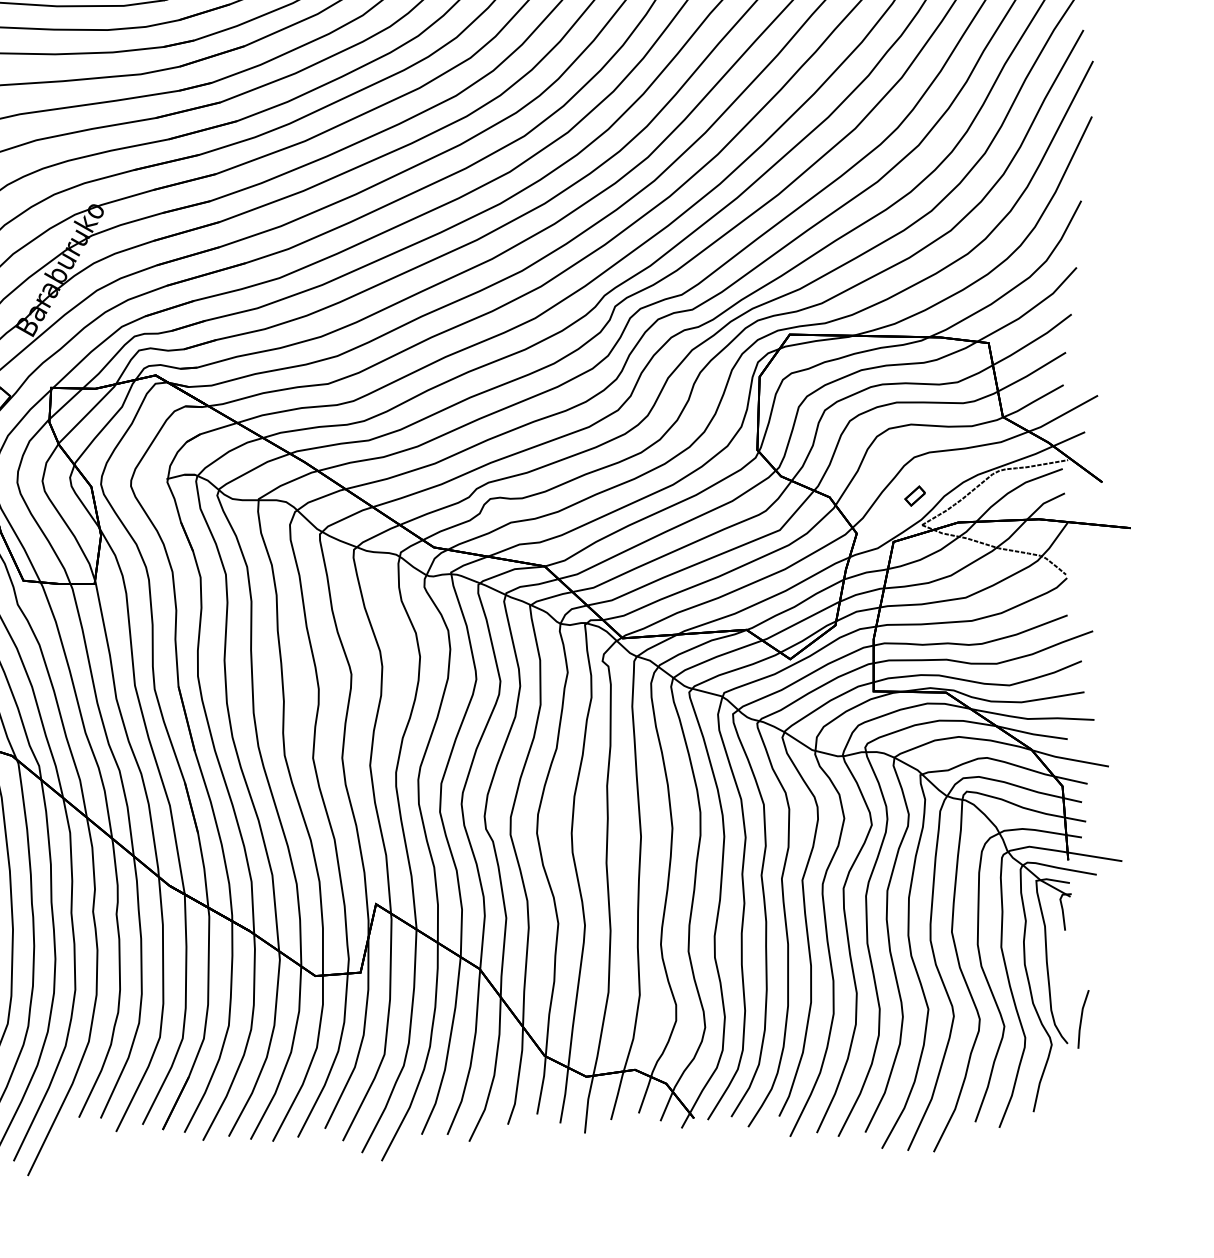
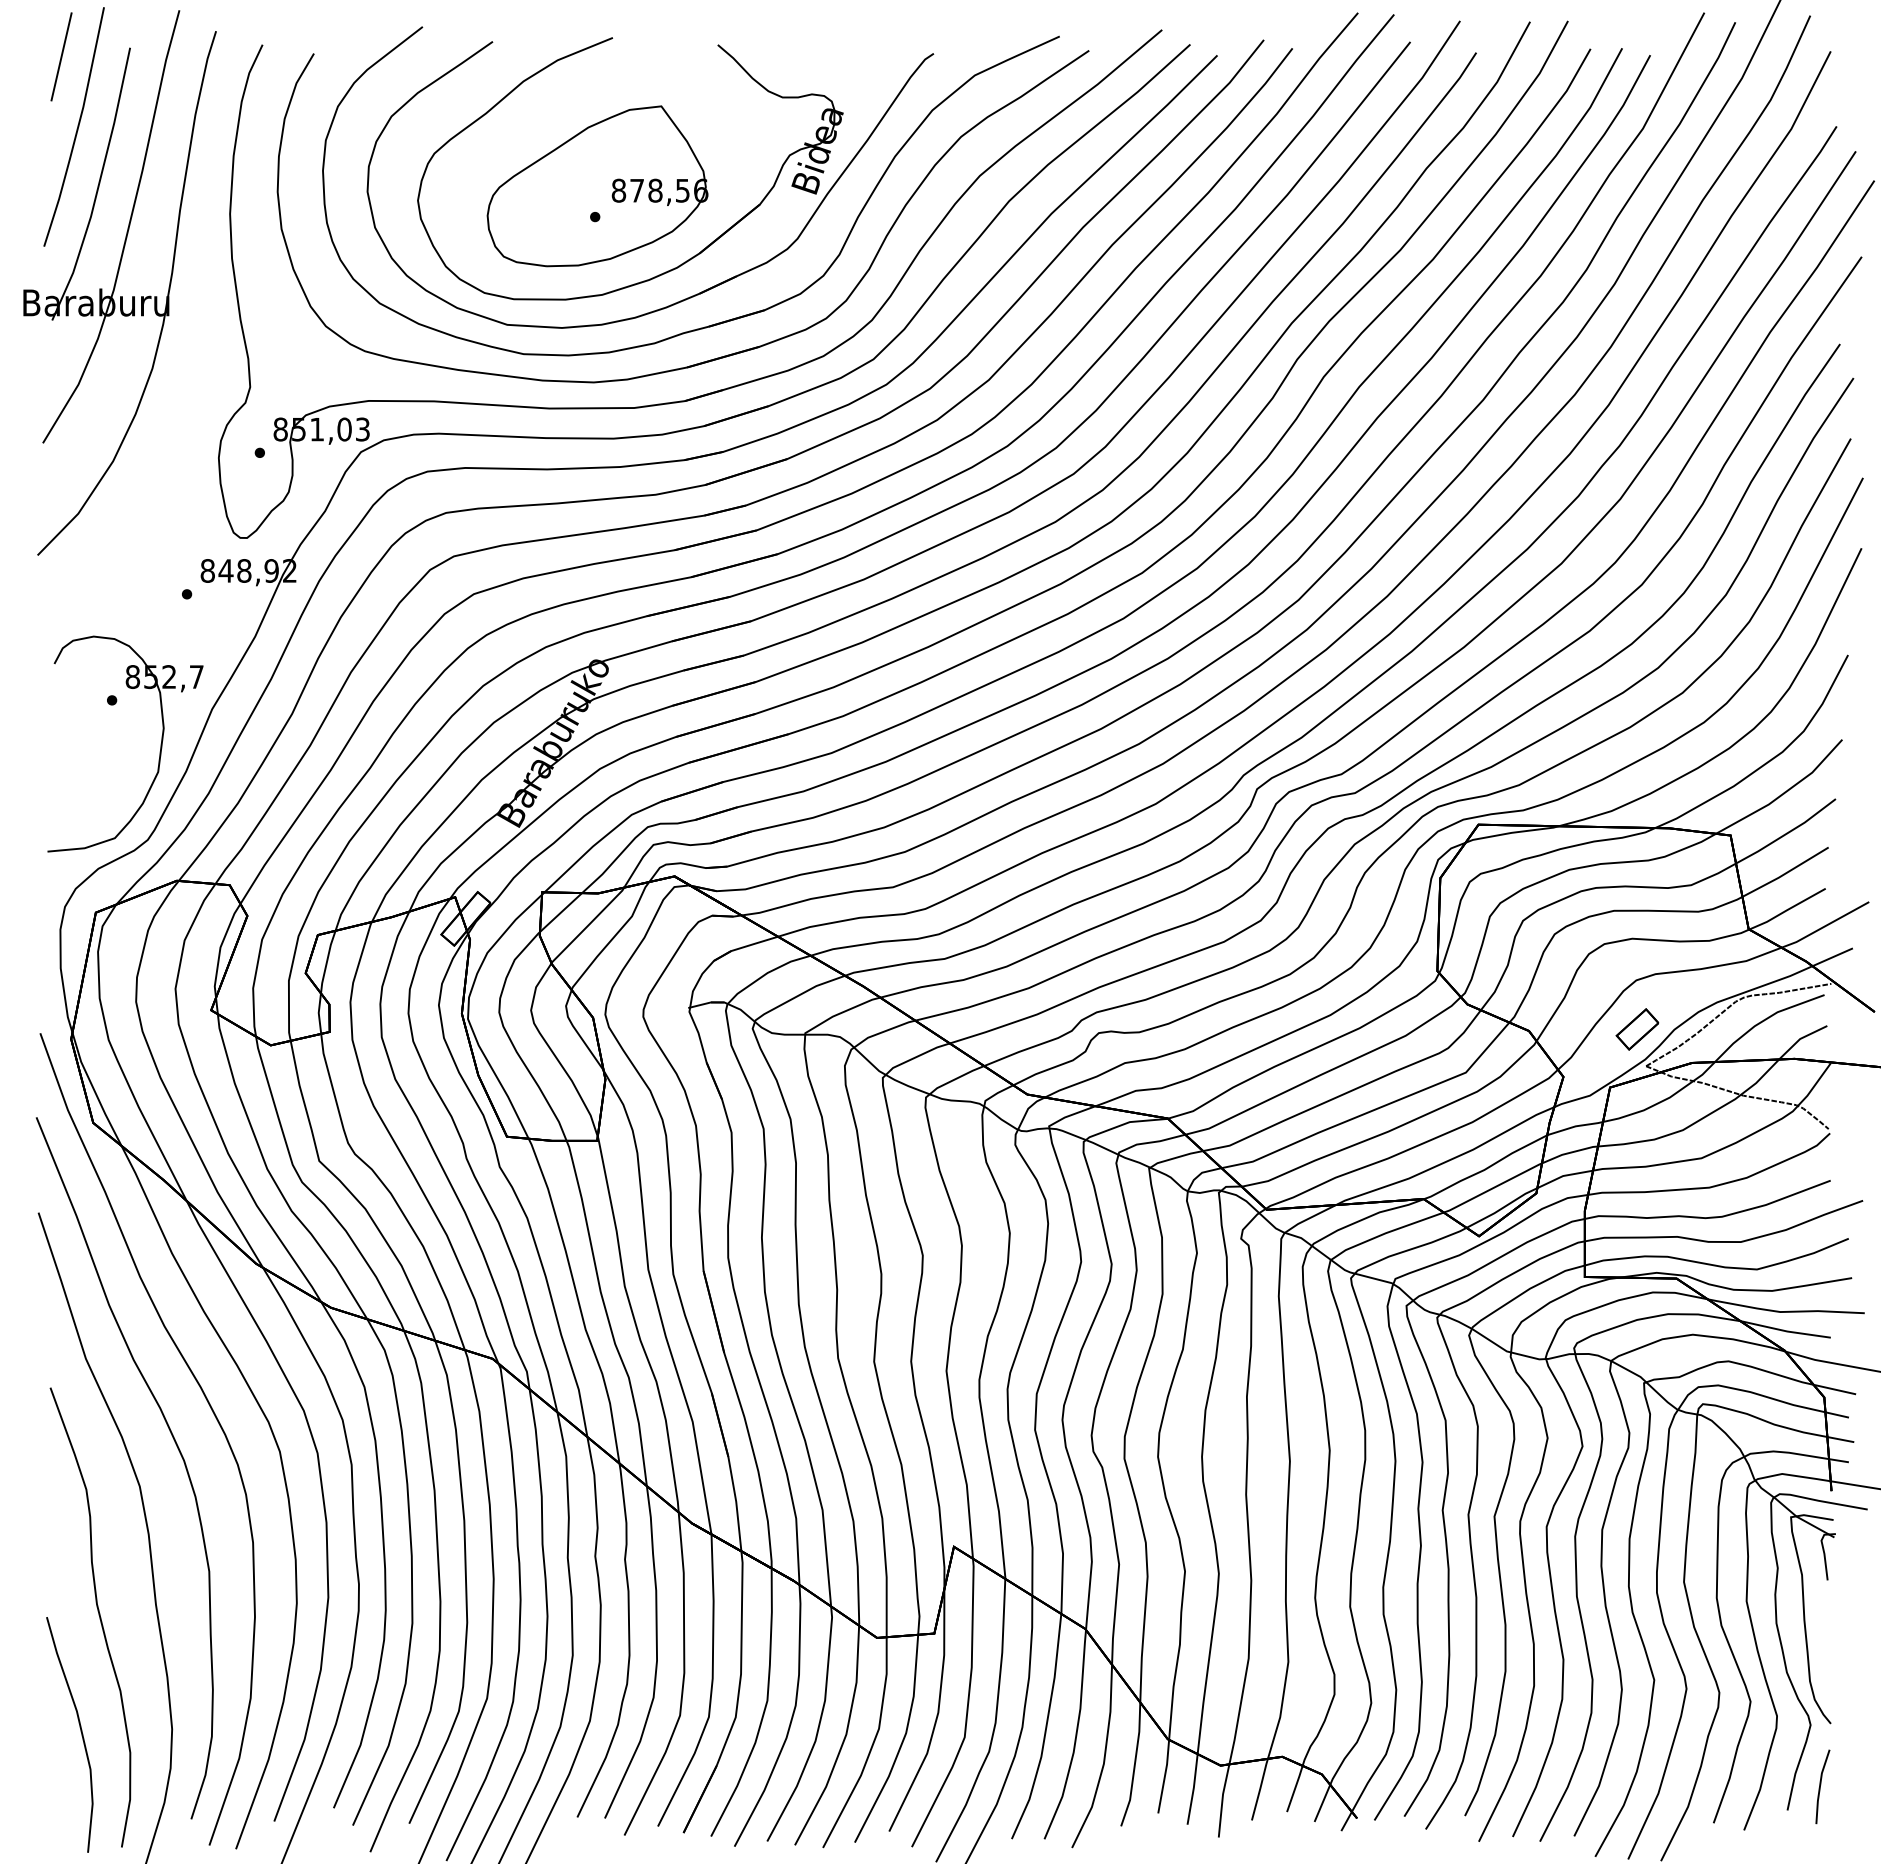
part: (915, 496) -> (1637, 1029), size x1.67
line: (1081, 1019) -> (1820, 1786), moved

